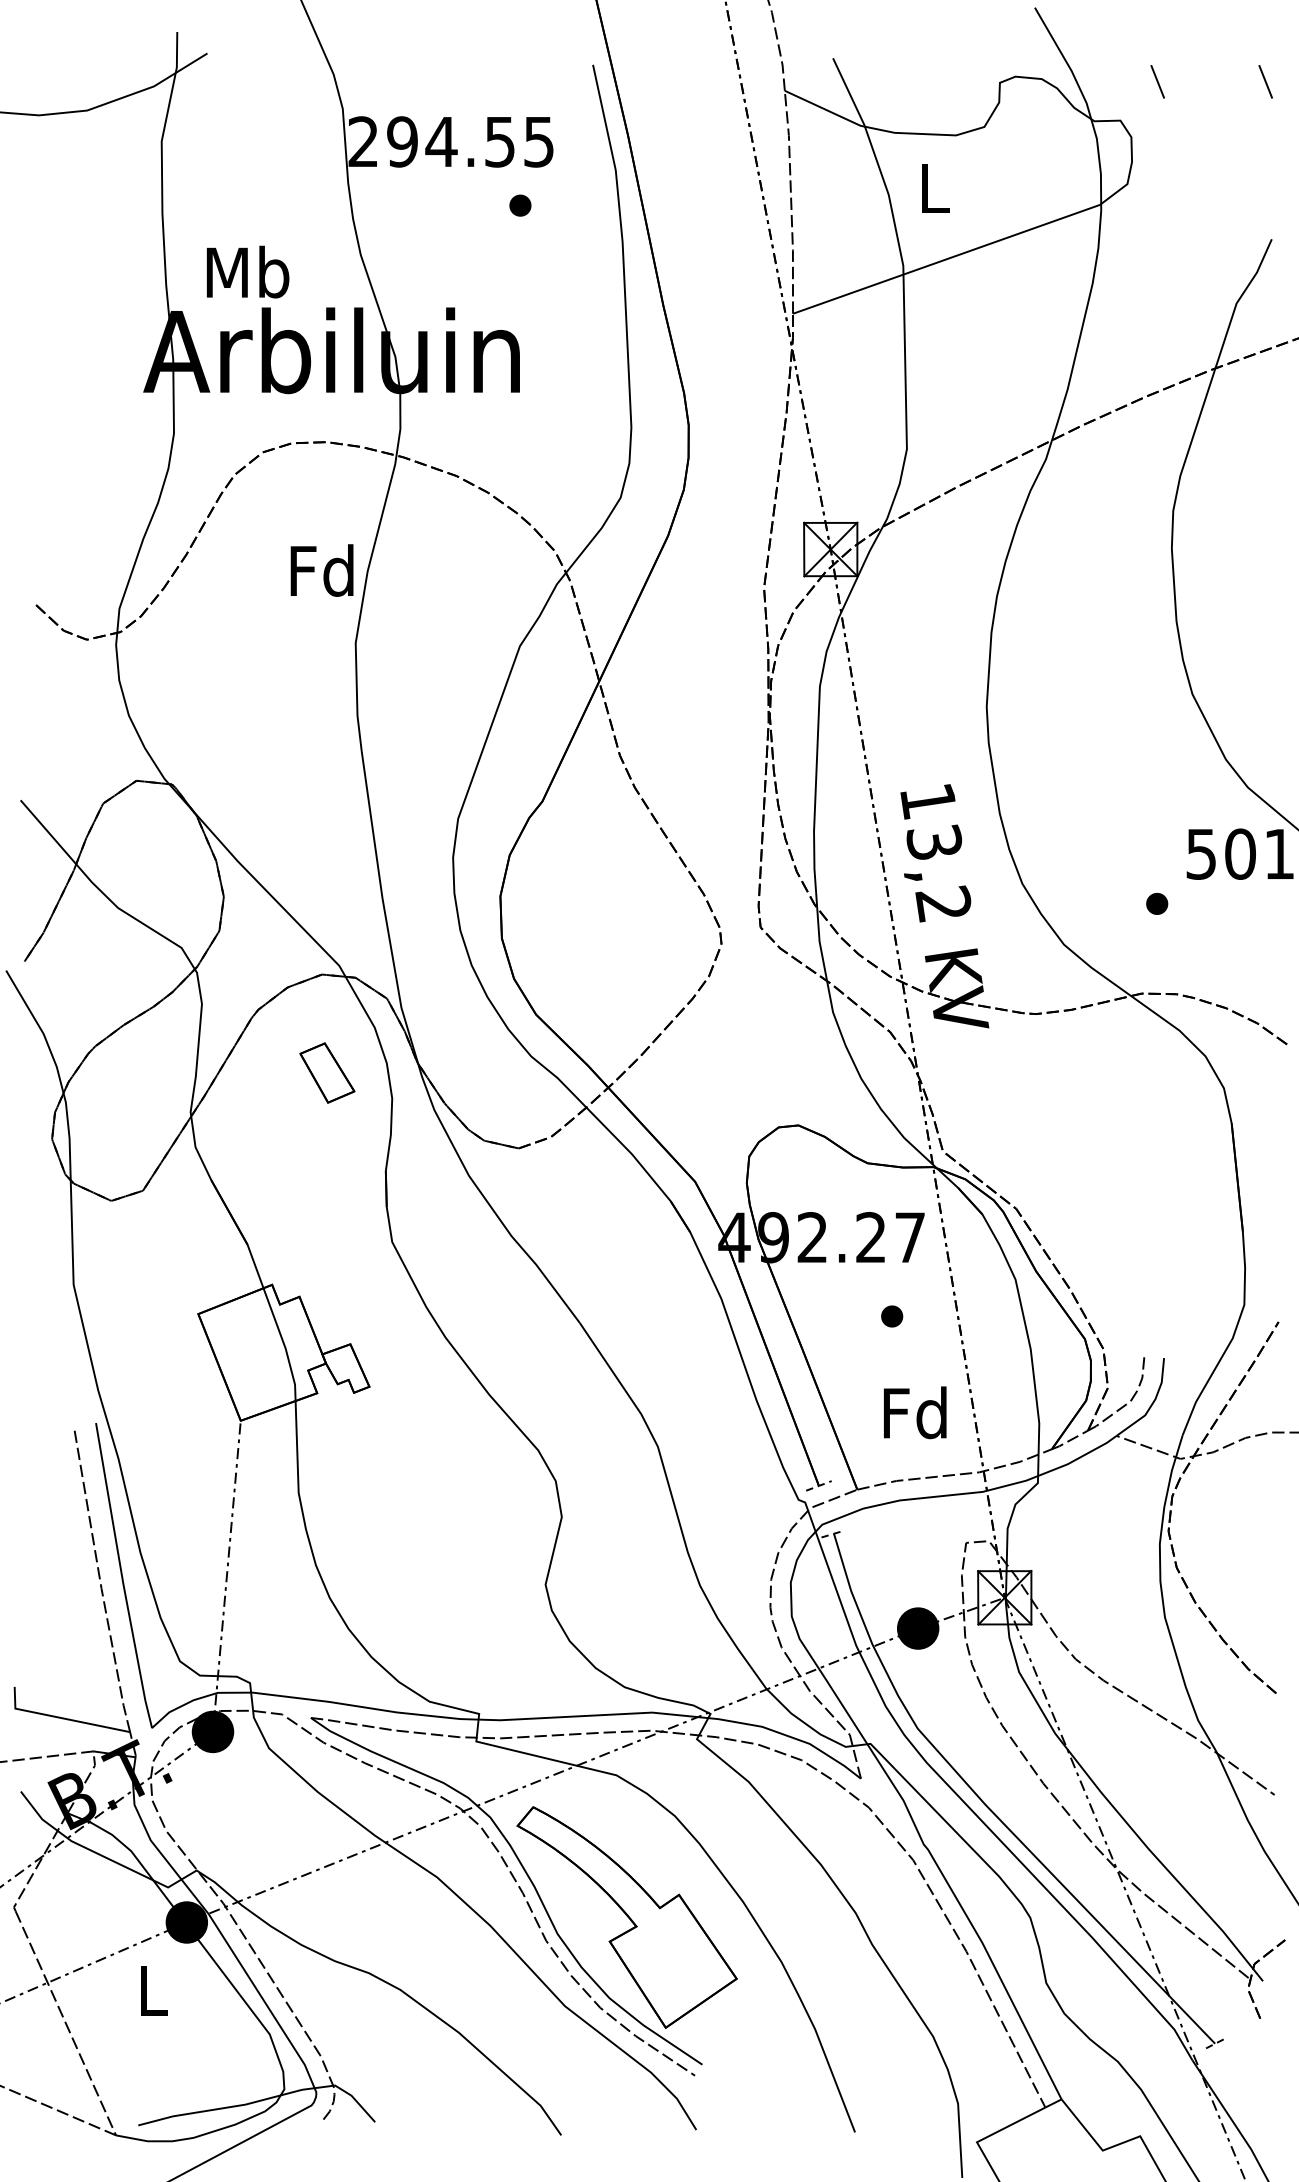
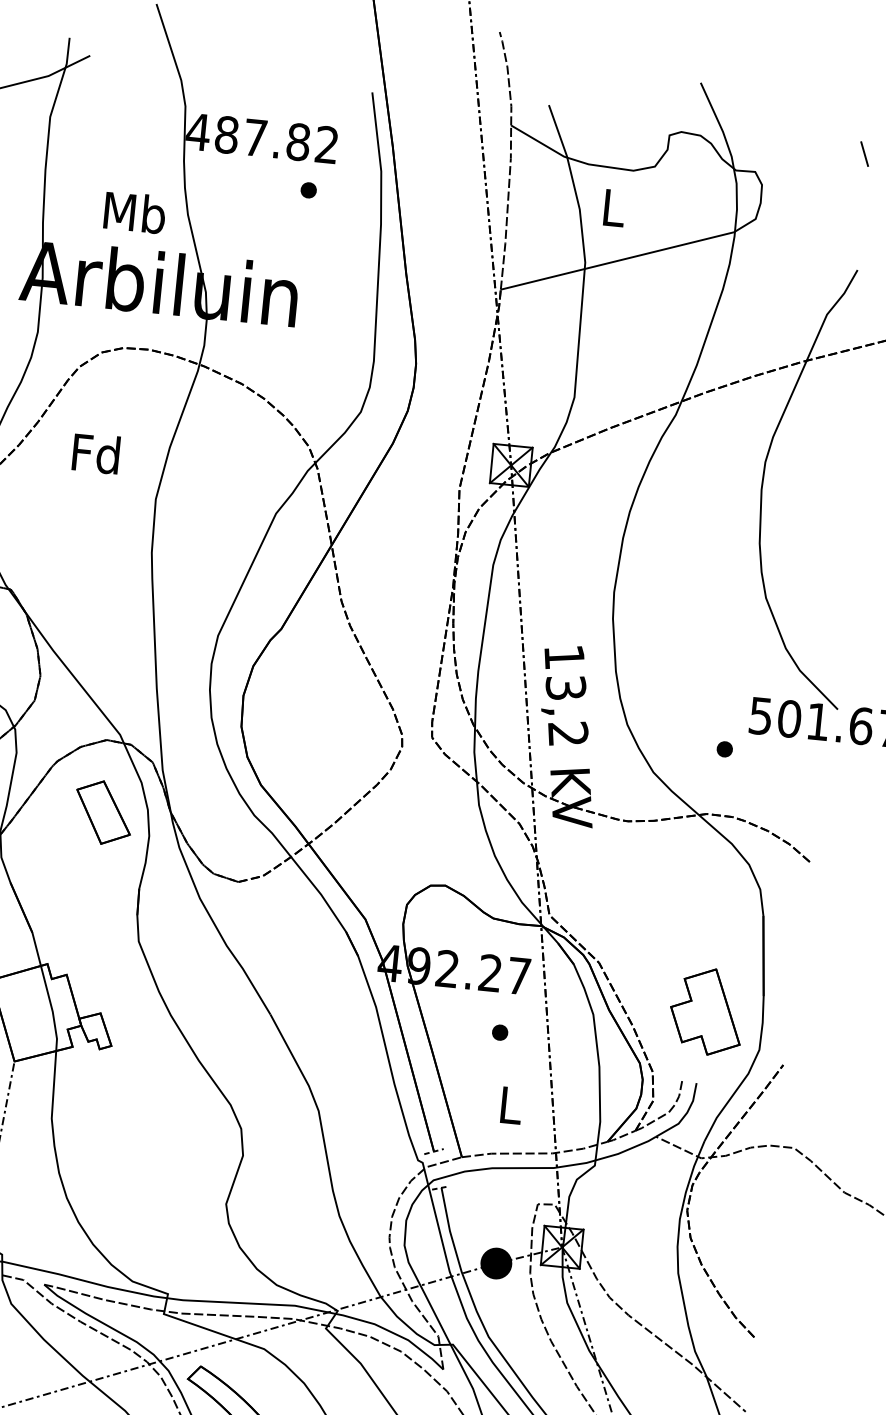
line: (1157, 81) -> (785, 145), removed
text: (450, 141) -> (262, 138), 294.55 -> 487.82
text: (248, 271) -> (135, 212), moved
text: (321, 570) -> (95, 453), moved
part: (327, 1072) -> (103, 812), size x1.43
part: (1167, 1260) -> (706, 1011), added
text: (914, 1412) -> (509, 1104), Fd -> L

